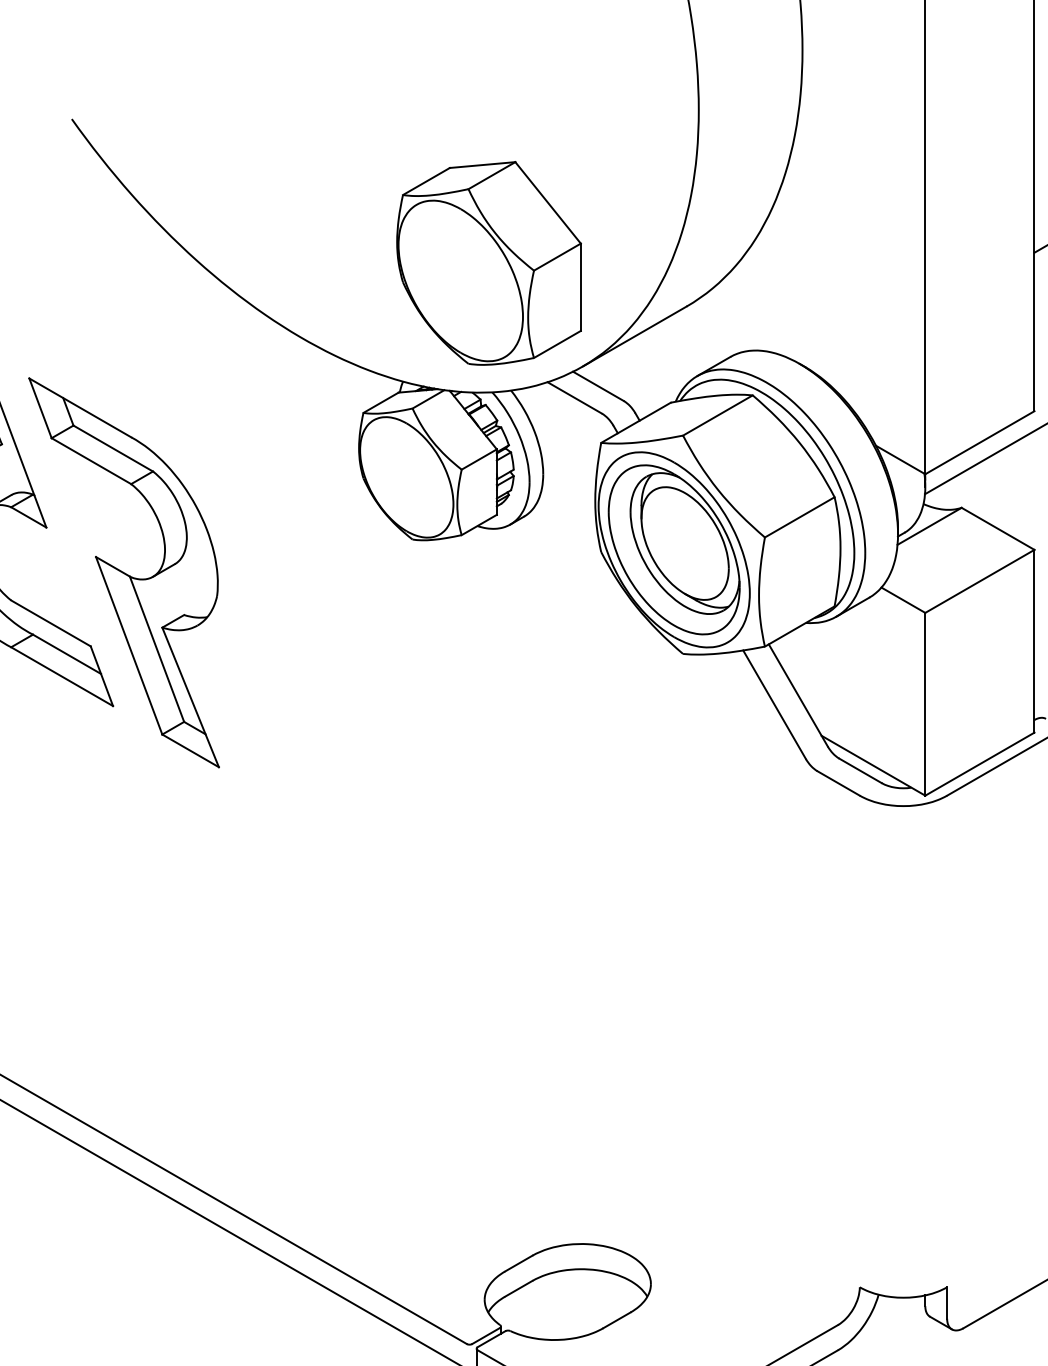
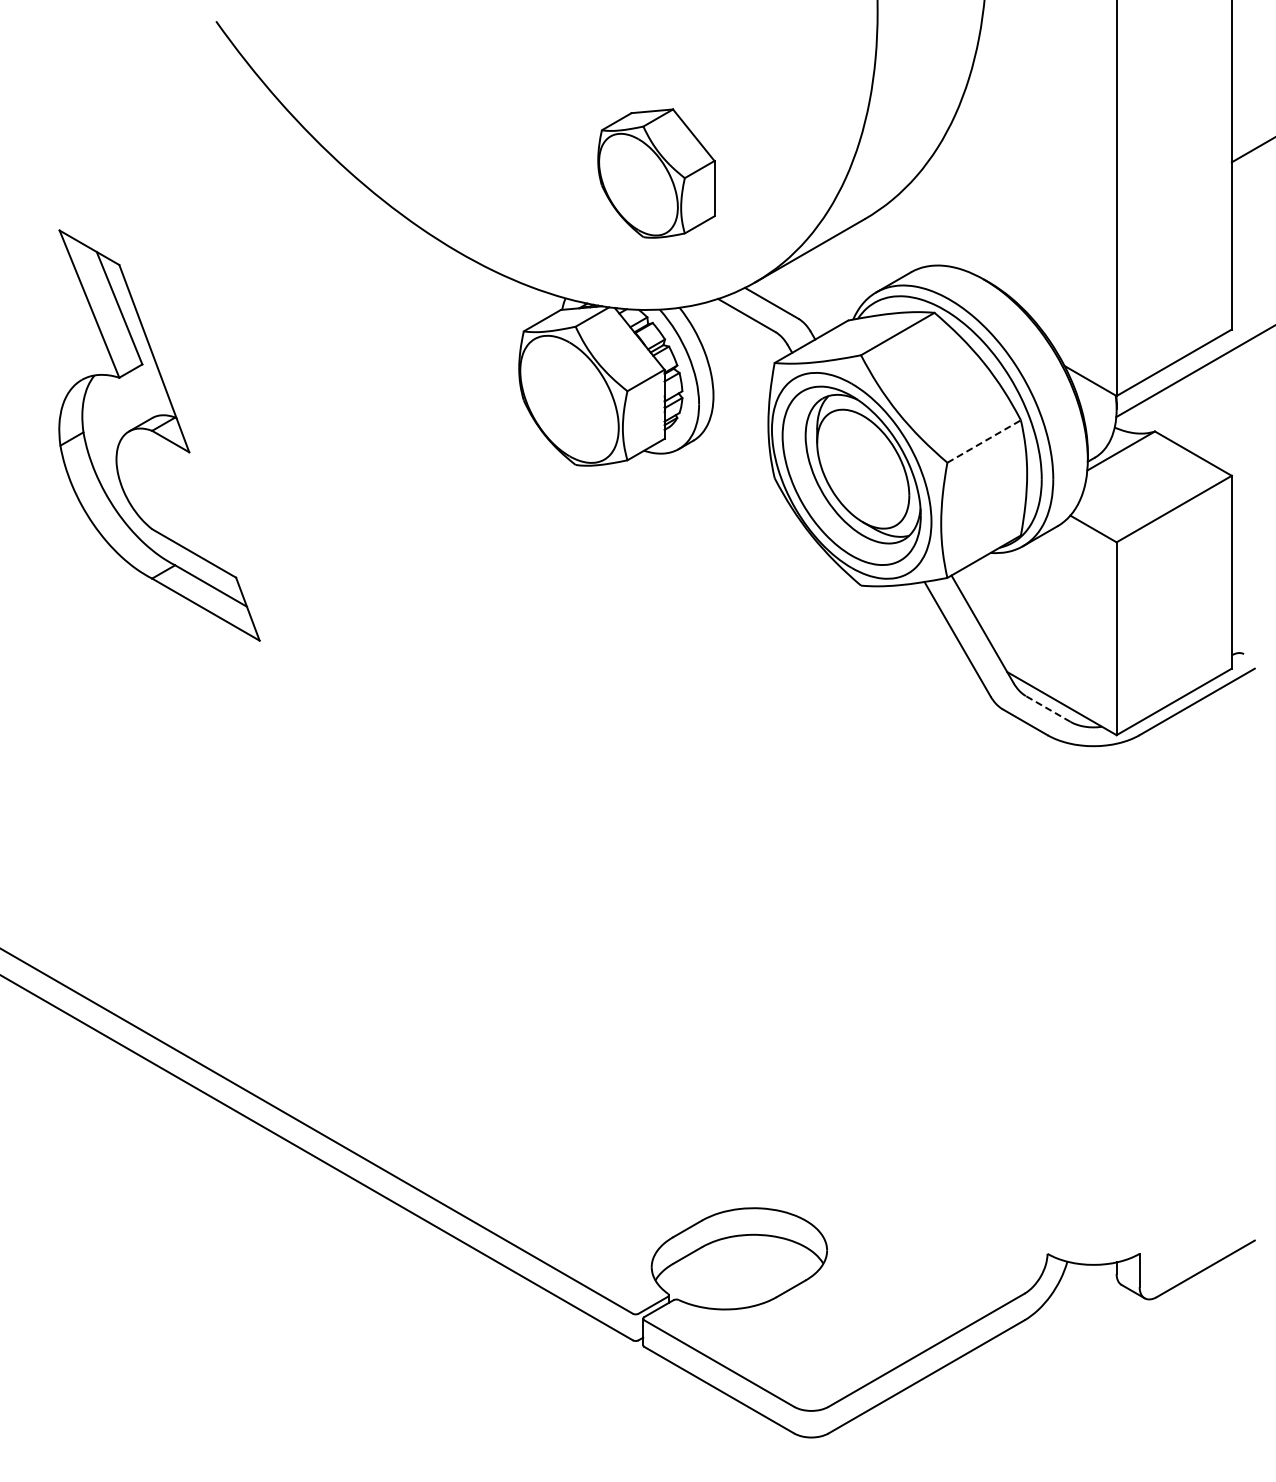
part: (489, 263) -> (656, 173), size x0.6
line: (800, 517) -> (984, 441), solid -> dashed
part: (124, 572) -> (271, 499), removed
line: (860, 770) -> (1048, 708), solid -> dashed

